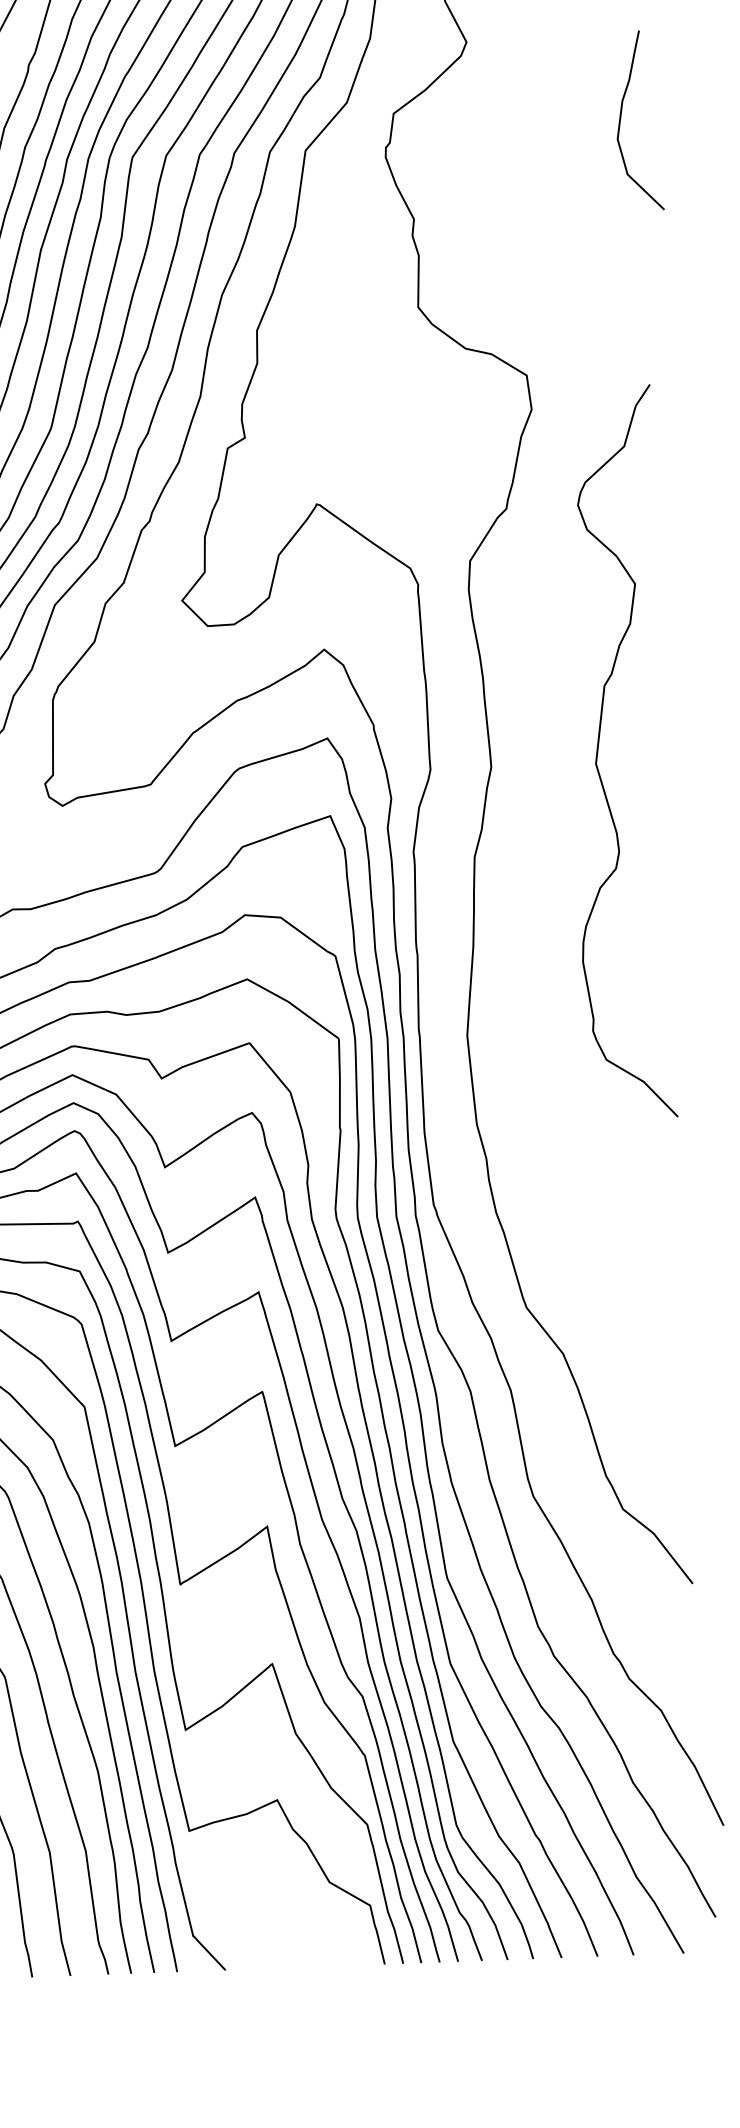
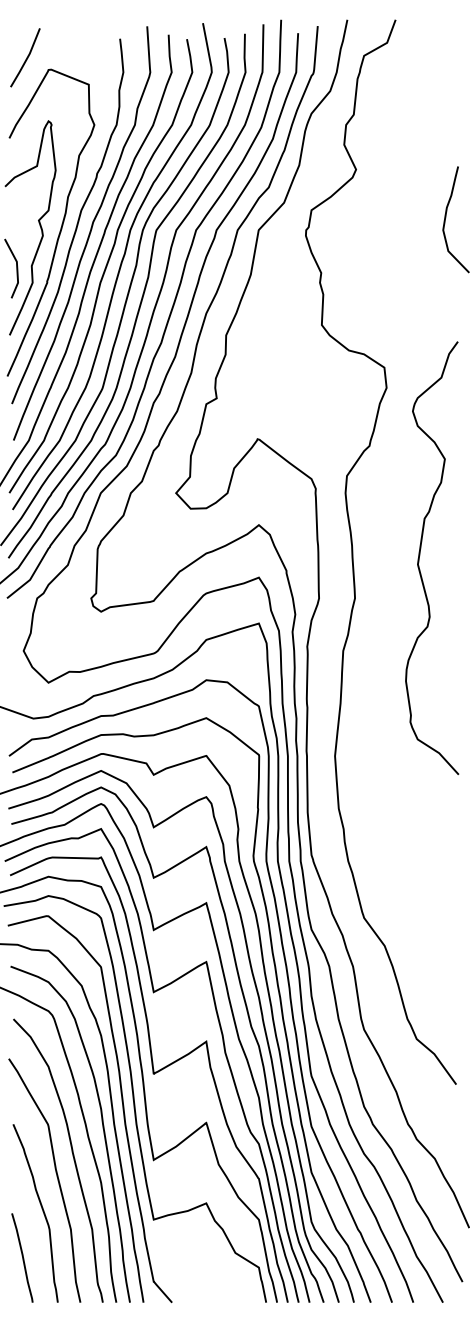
curve: (599, 748) -> (420, 555), moved

